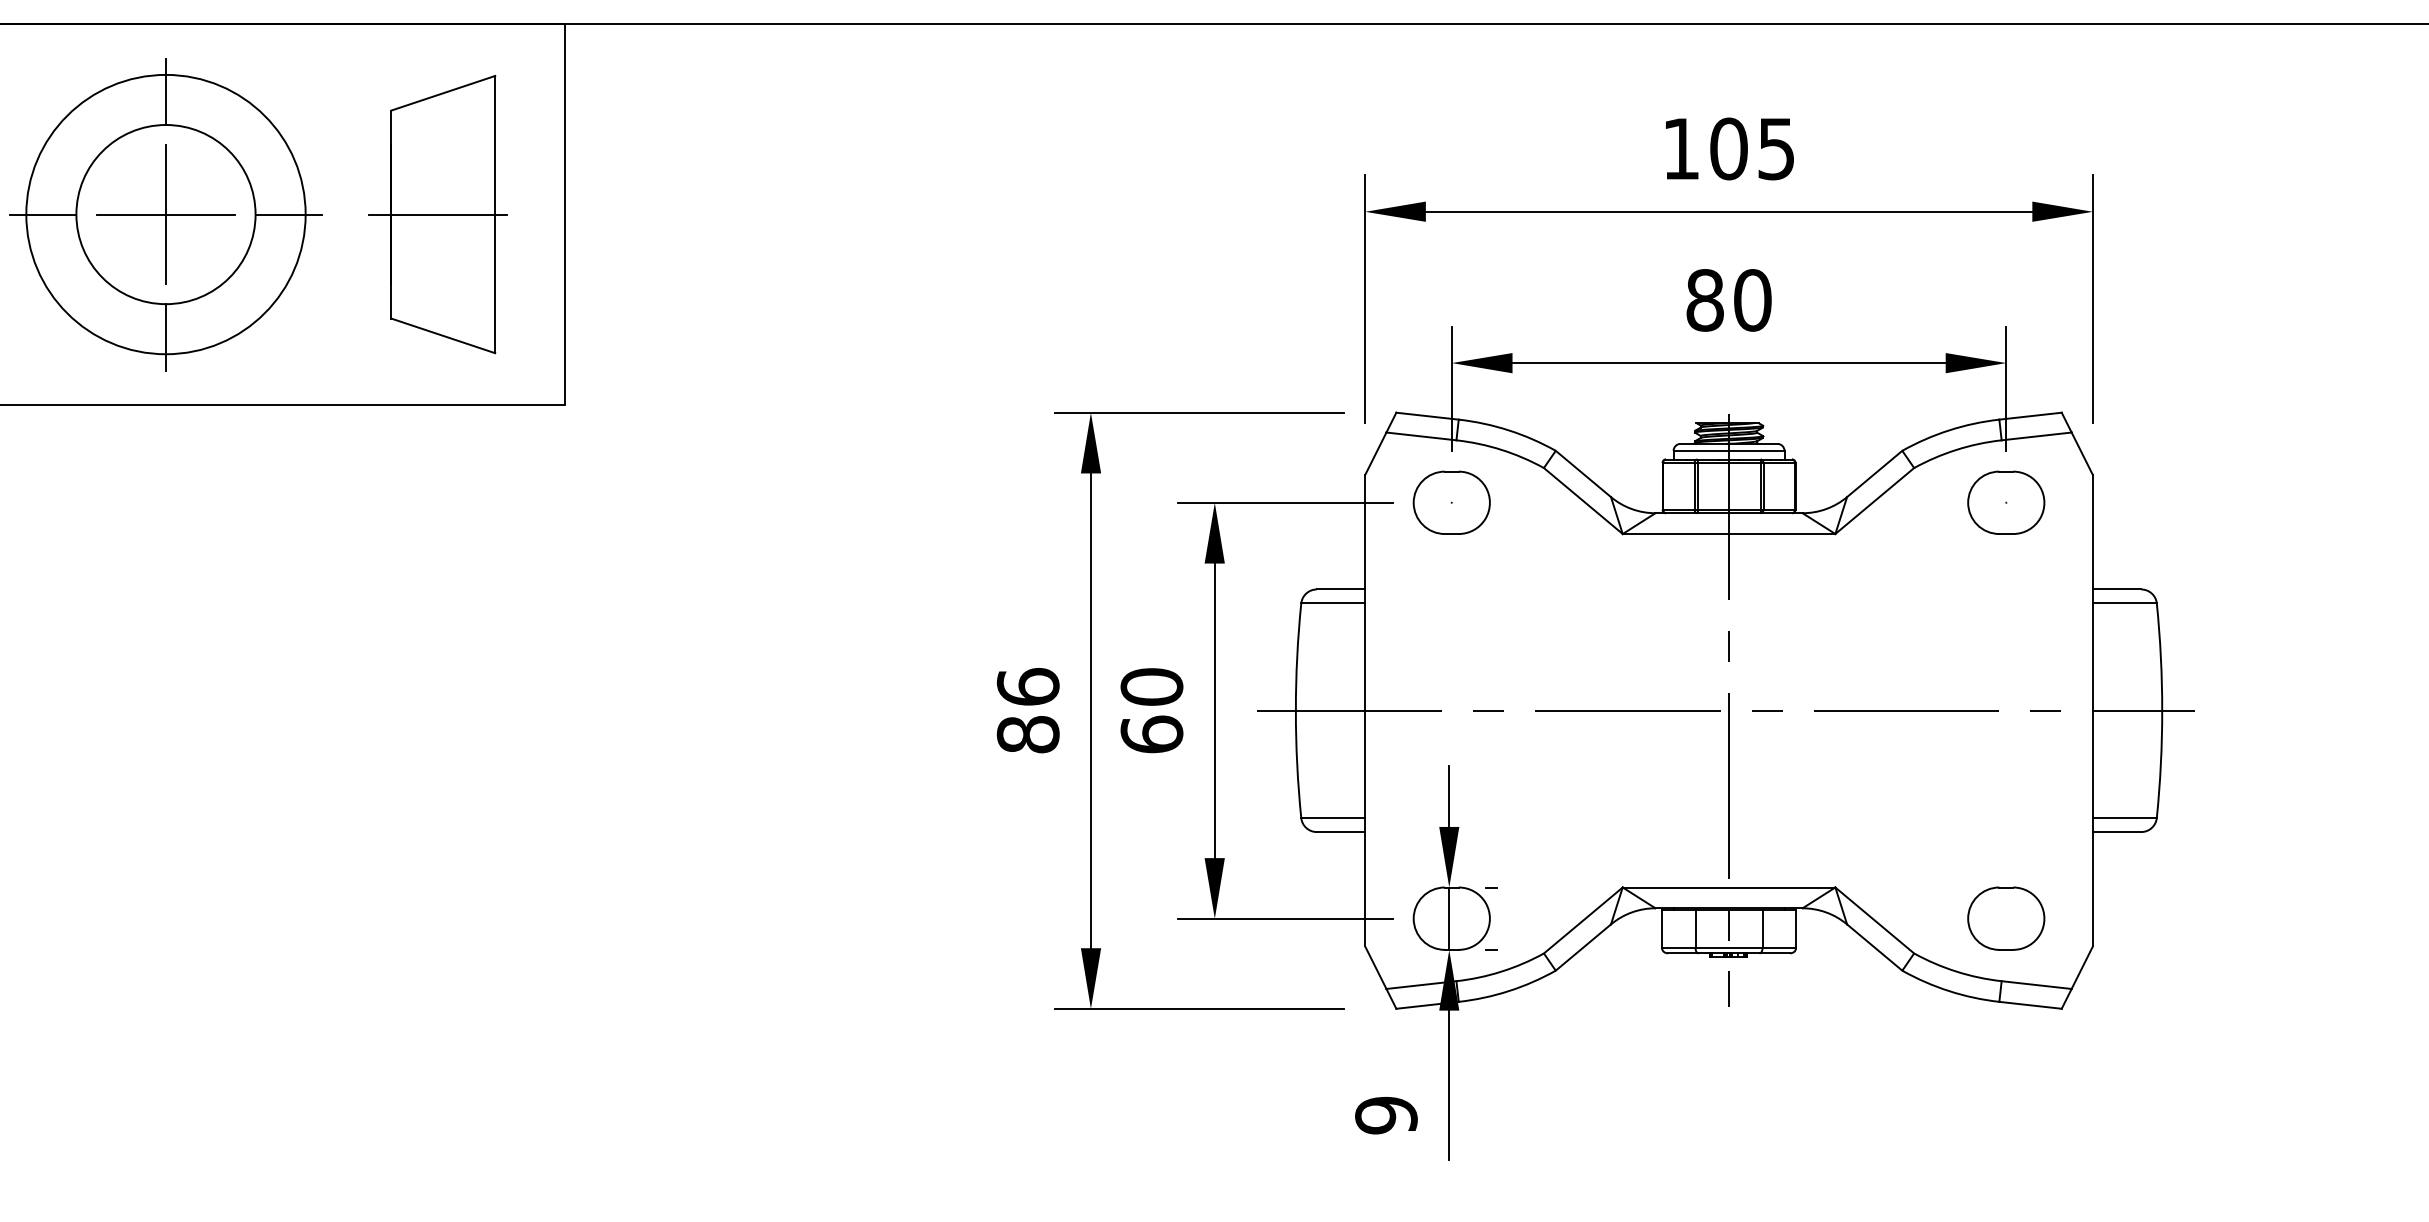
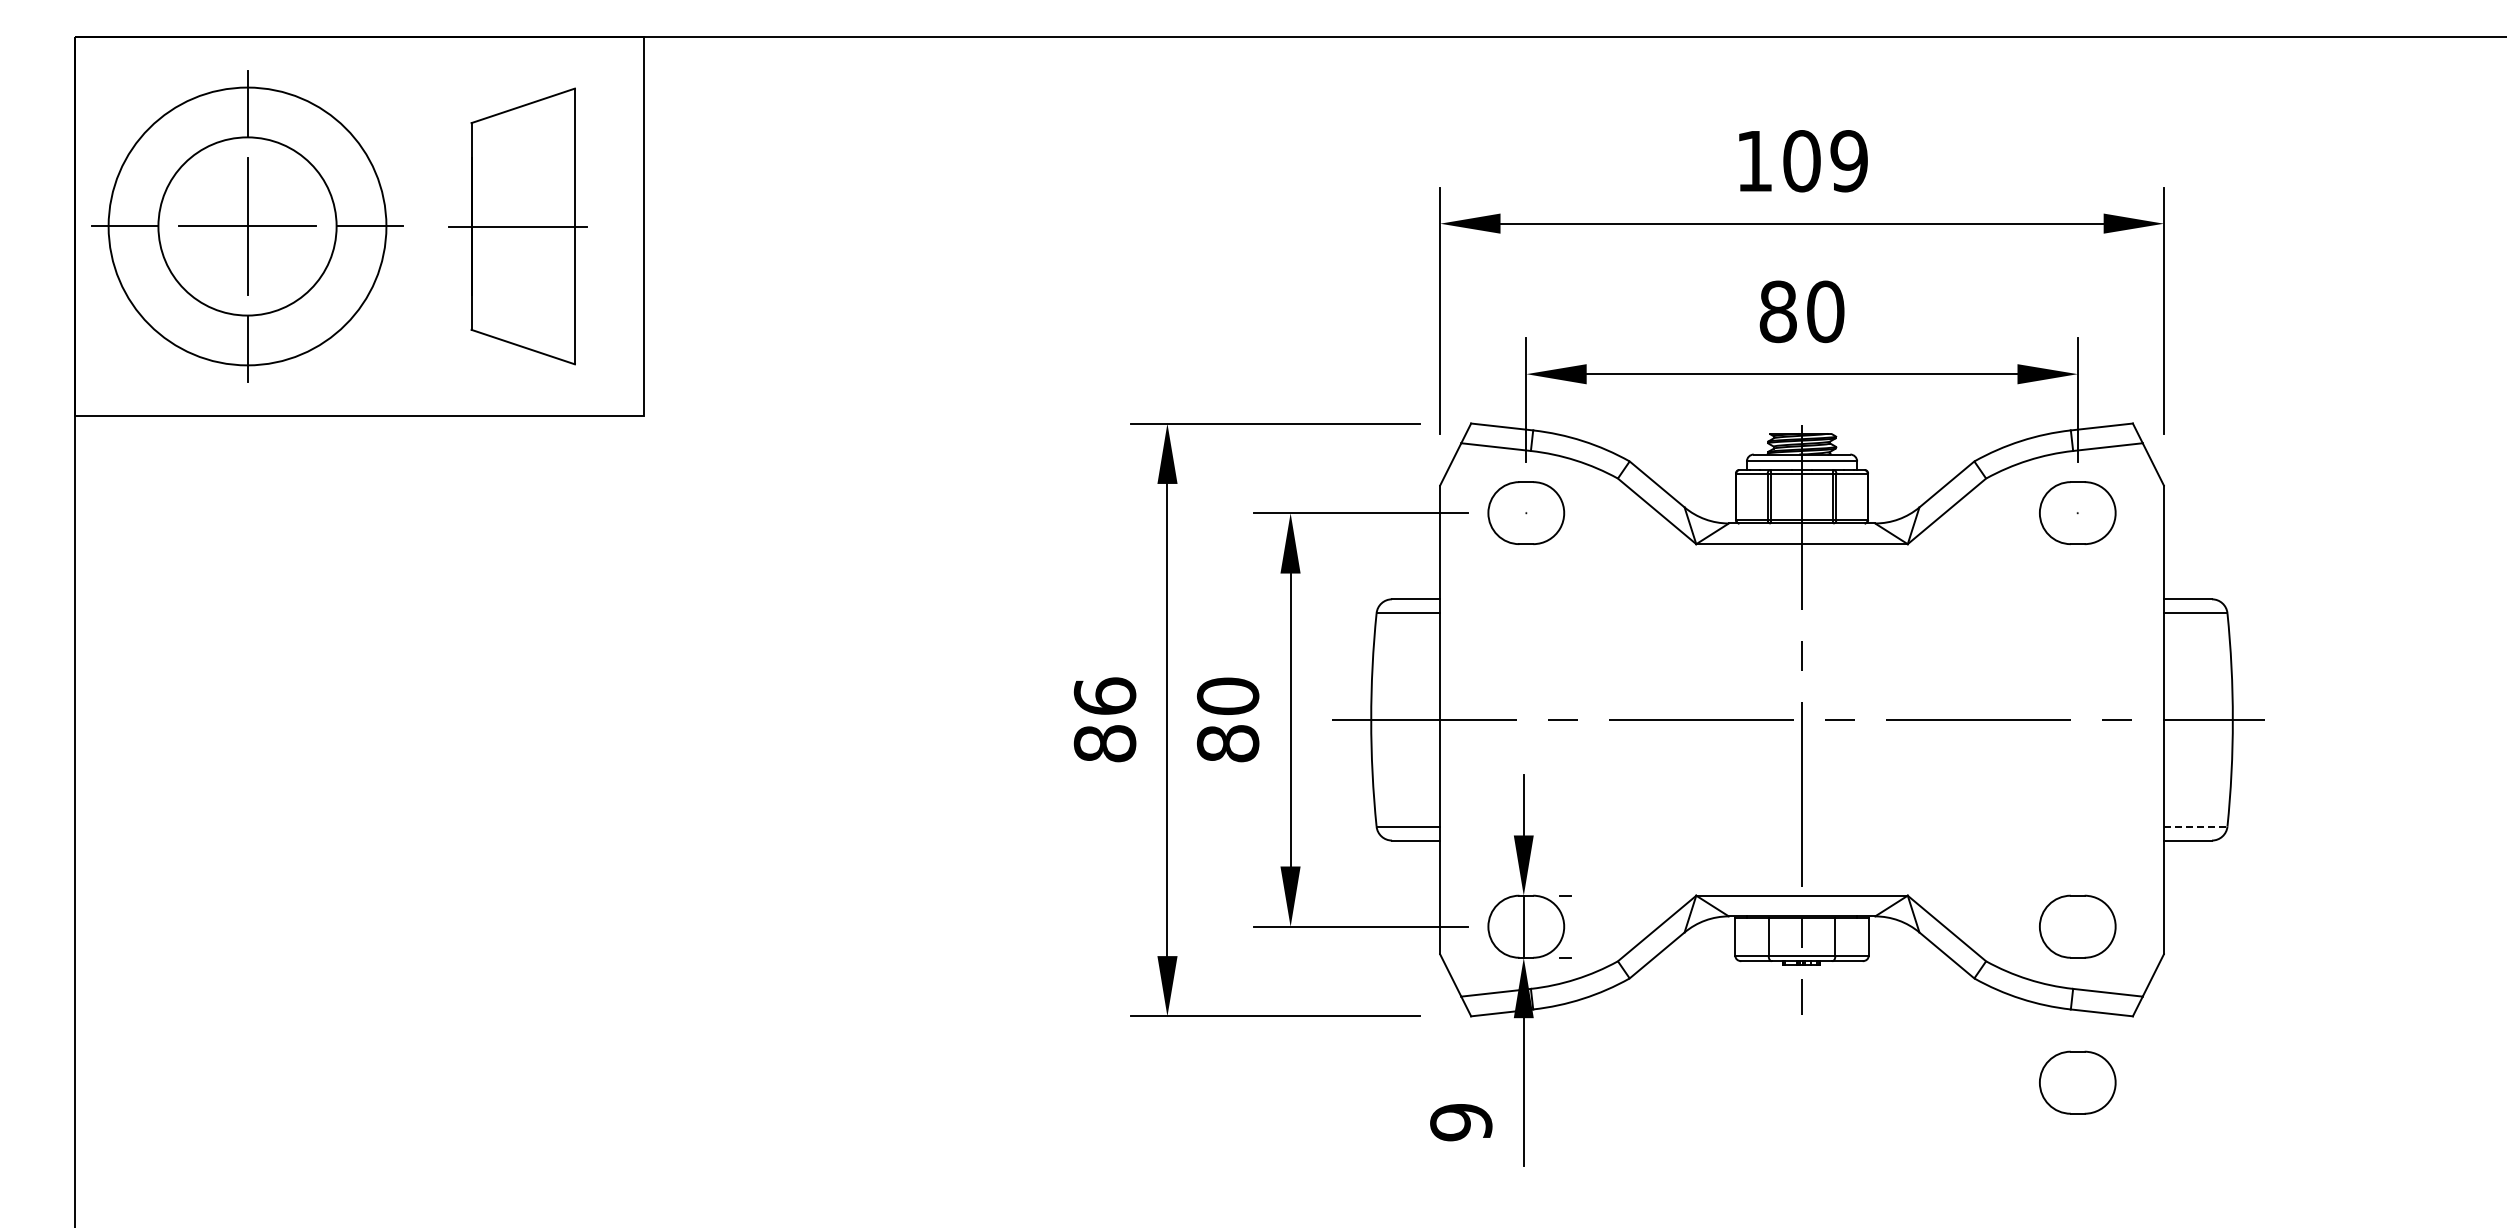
text: (1775, 149) -> (1848, 161), 105 -> 109
text: (1151, 734) -> (1227, 743), 60 -> 80
line: (2124, 817) -> (2195, 826), solid -> dashed
part: (2006, 1075) -> (2077, 1082), added

